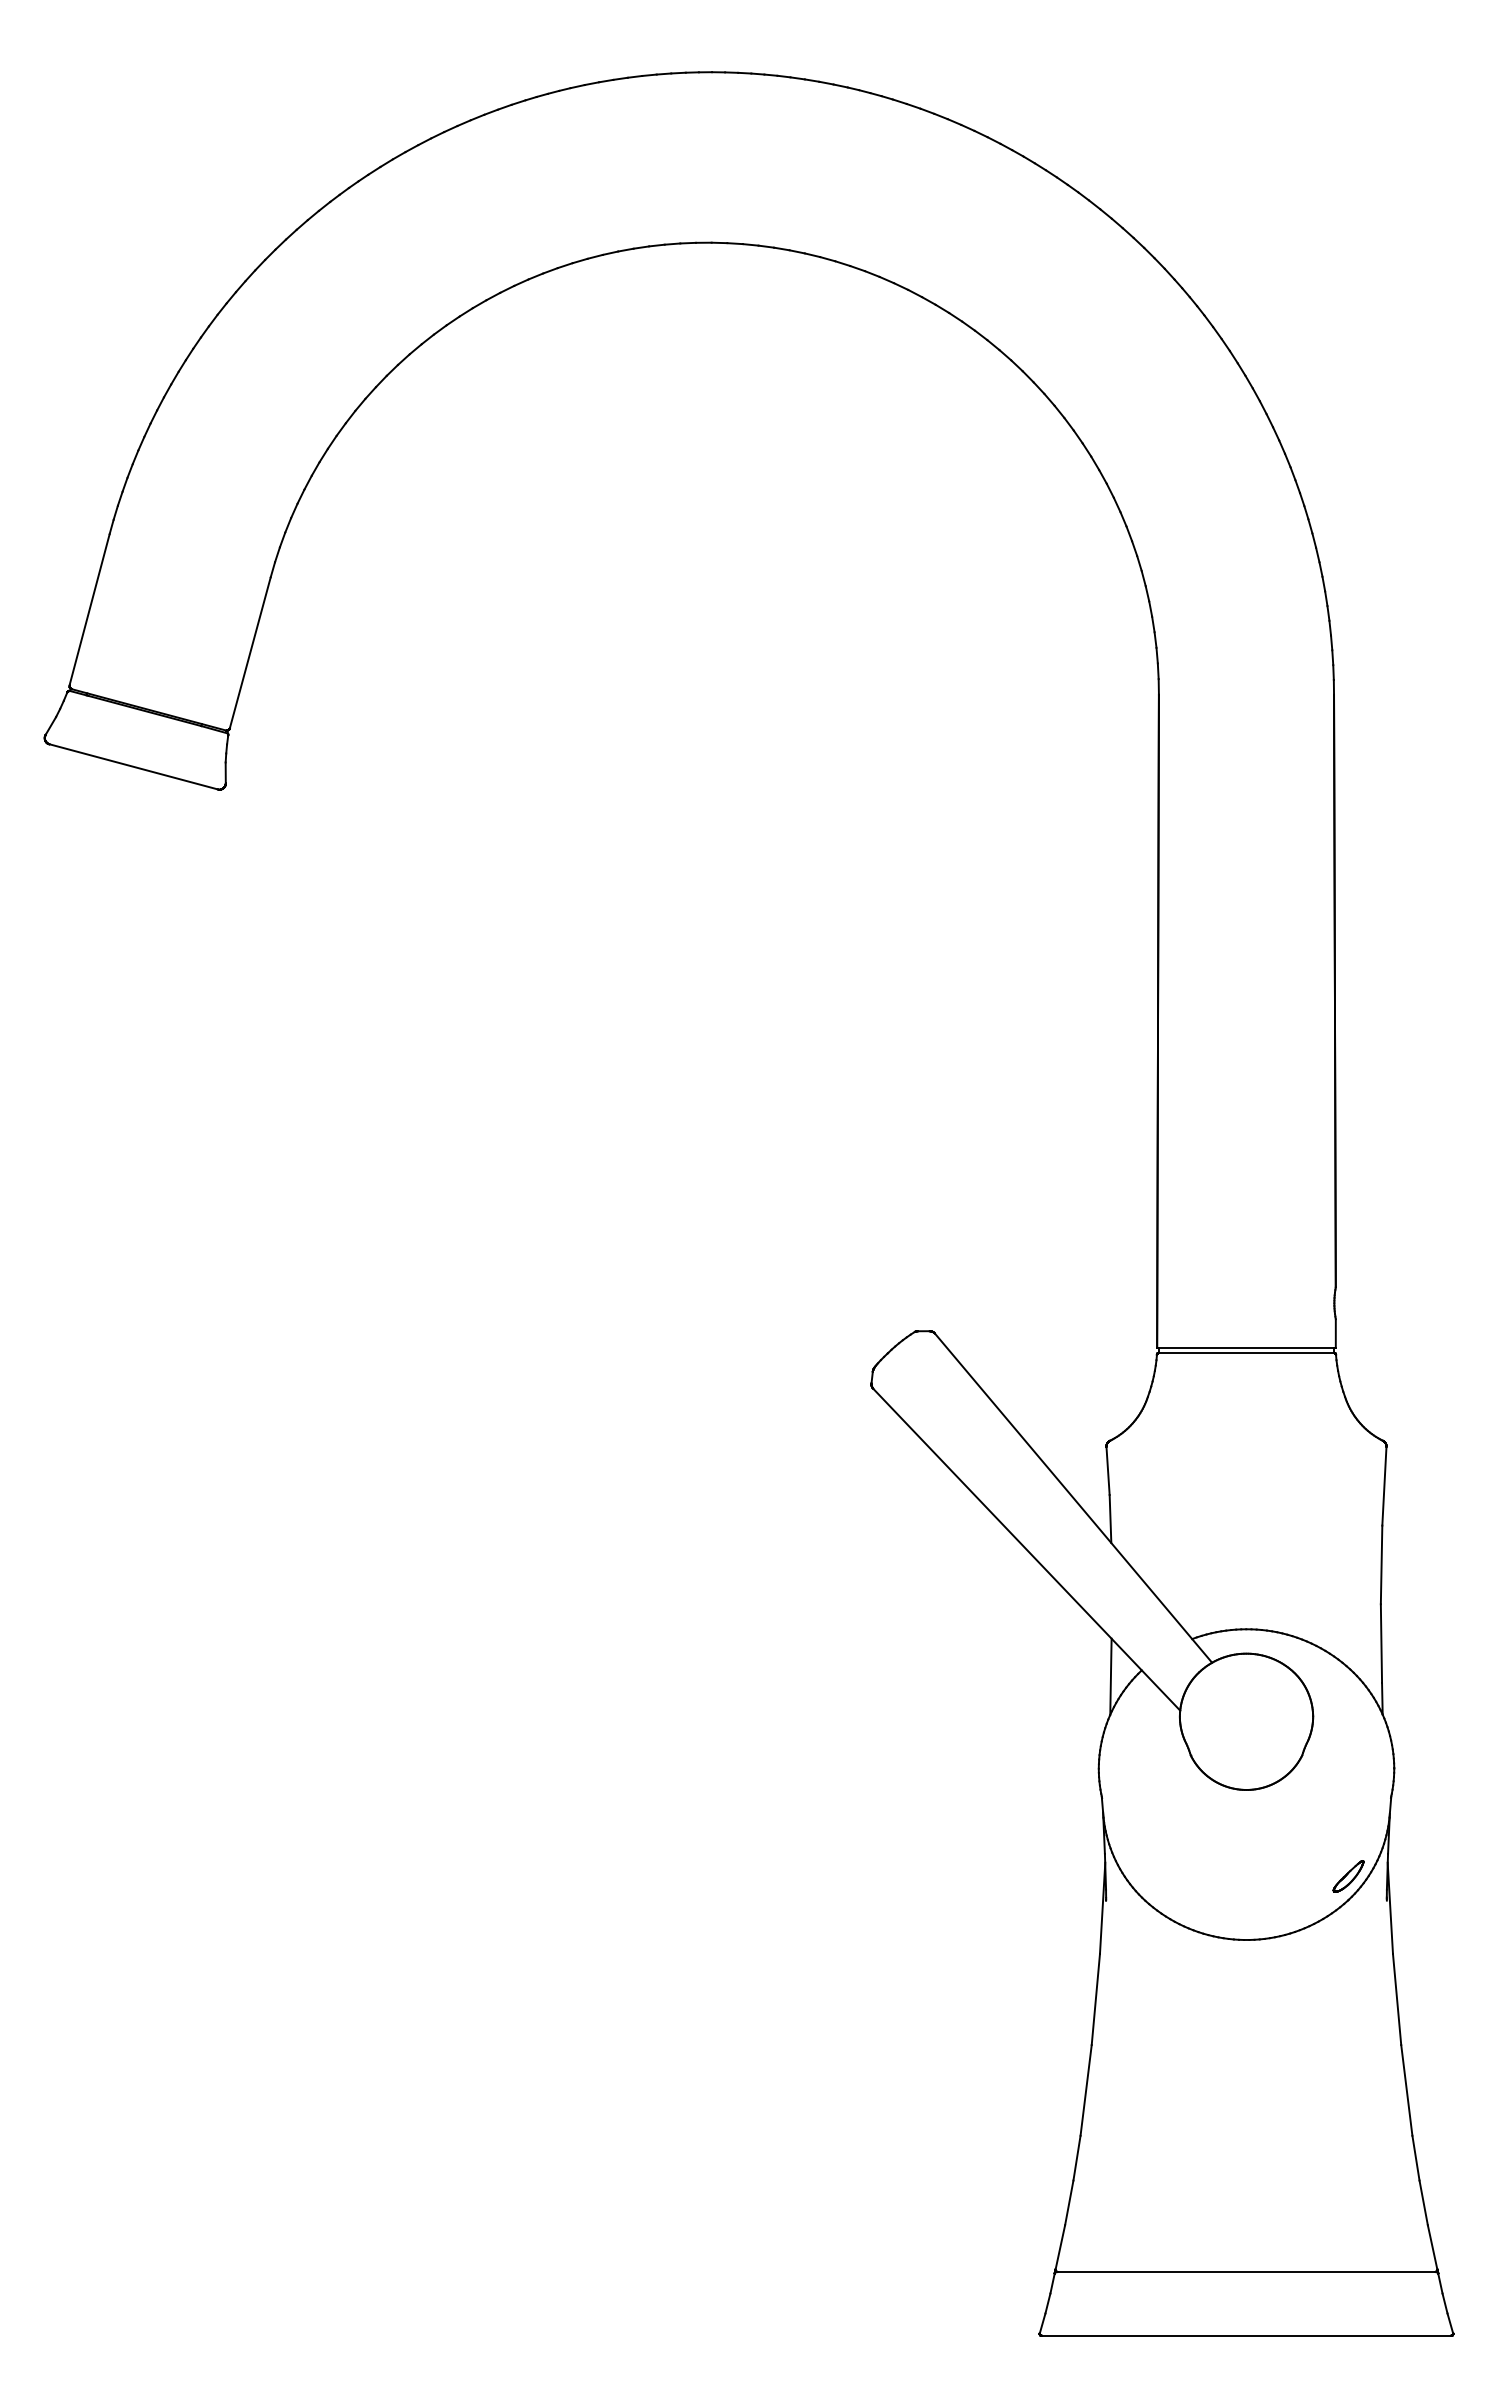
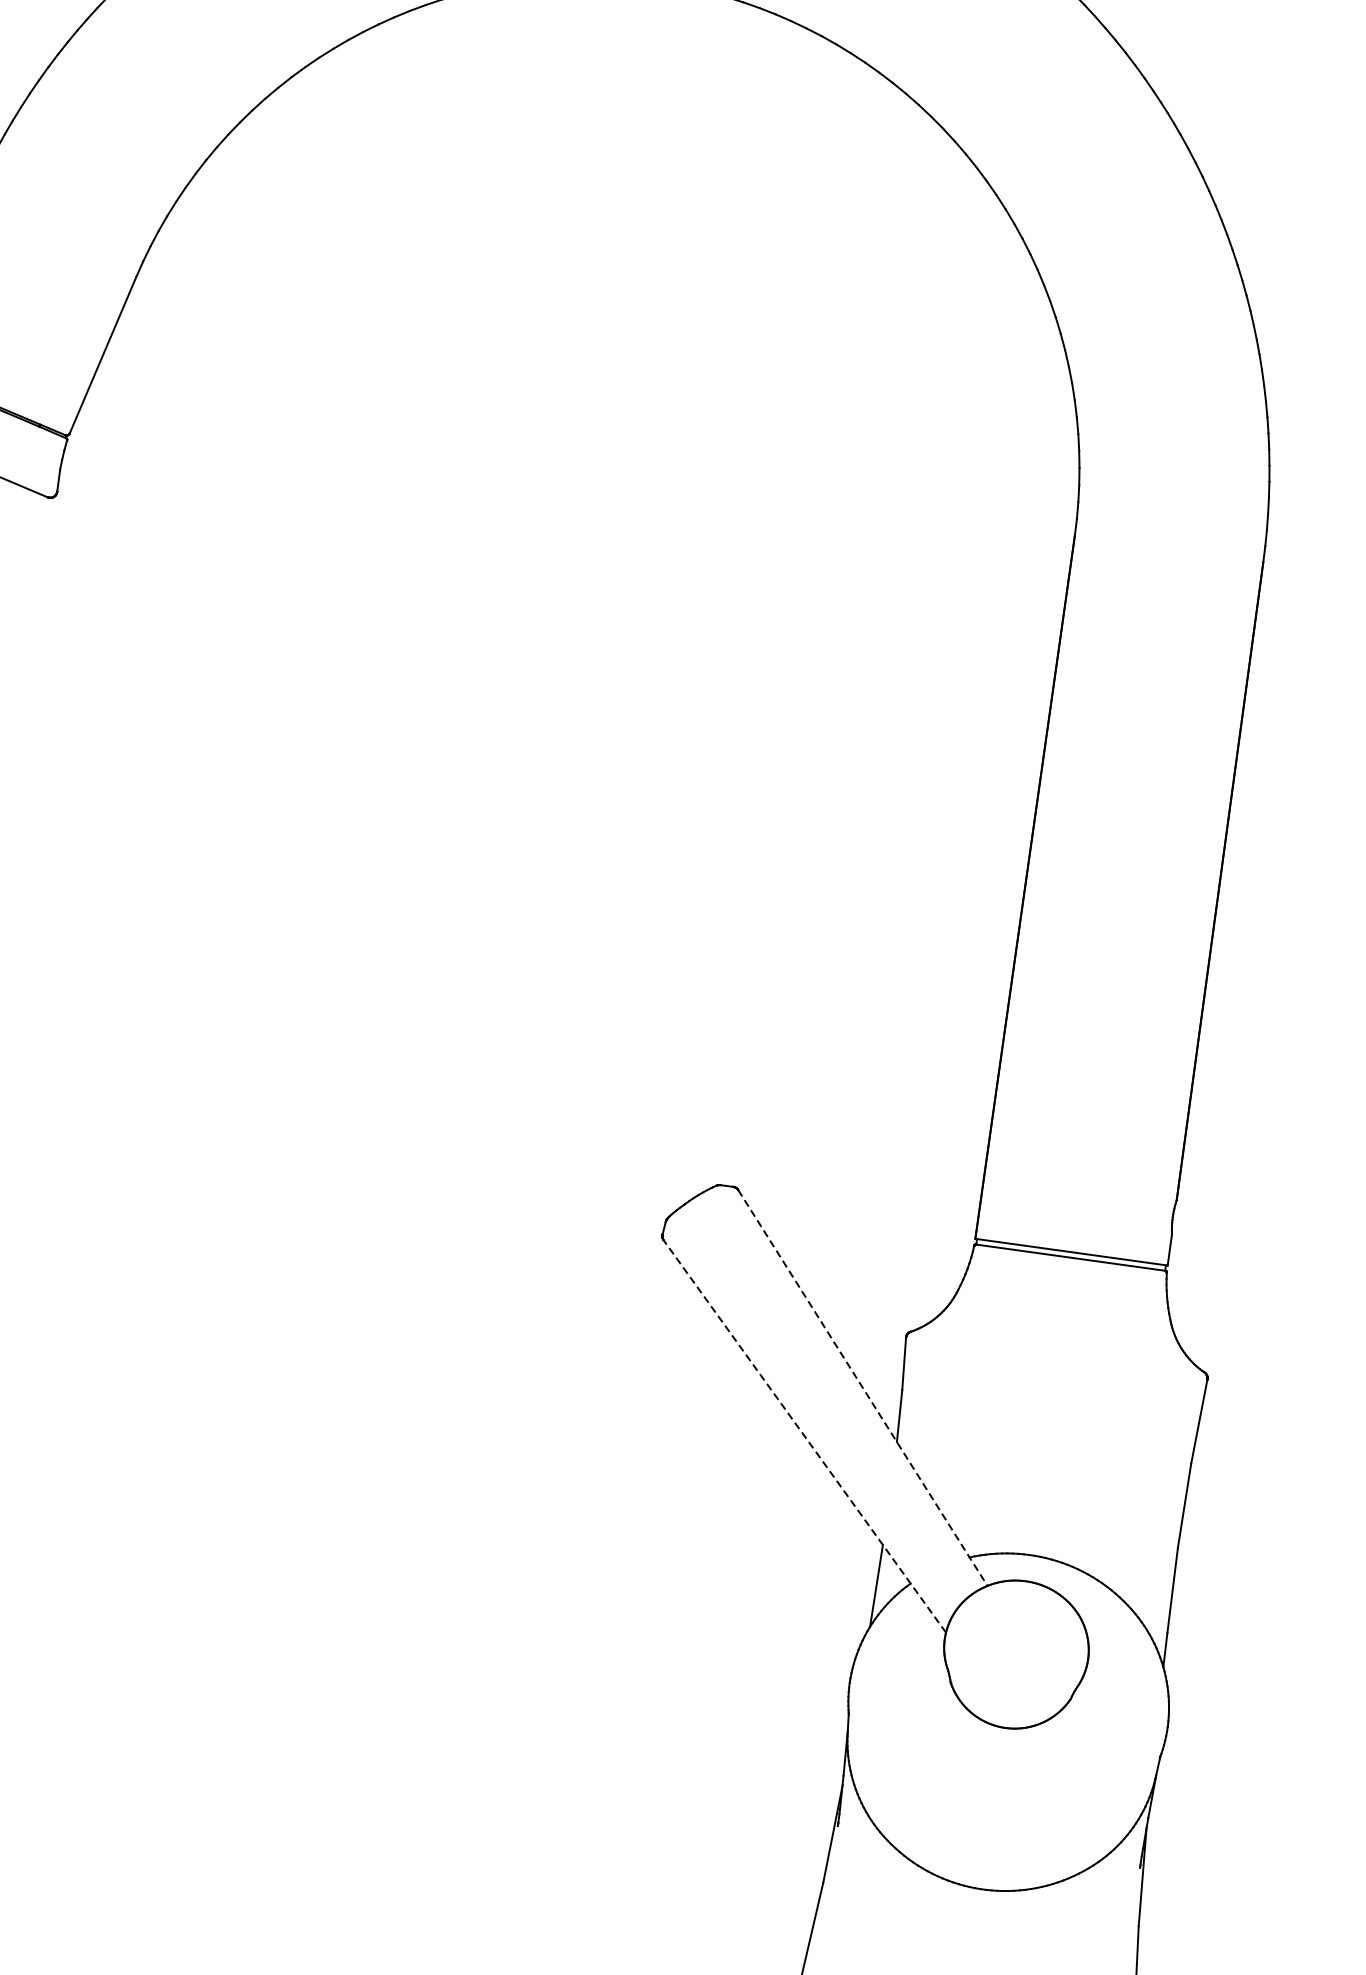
line: (1073, 1498) -> (862, 1388), solid -> dashed
line: (1026, 1549) -> (804, 1436), solid -> dashed
part: (1348, 1876) -> (1102, 1836), removed

